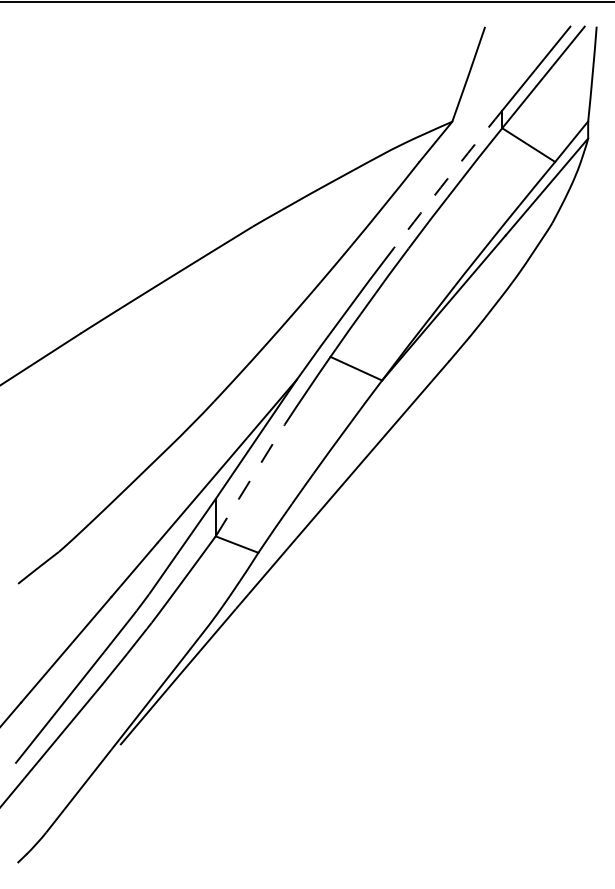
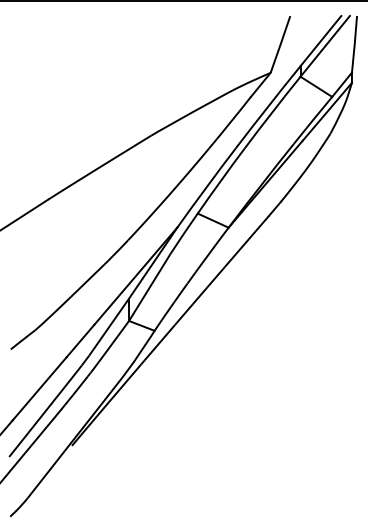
arc: (447, 179) -> (267, 107), dashed -> solid
line: (251, 478) -> (150, 286), dashed -> solid

